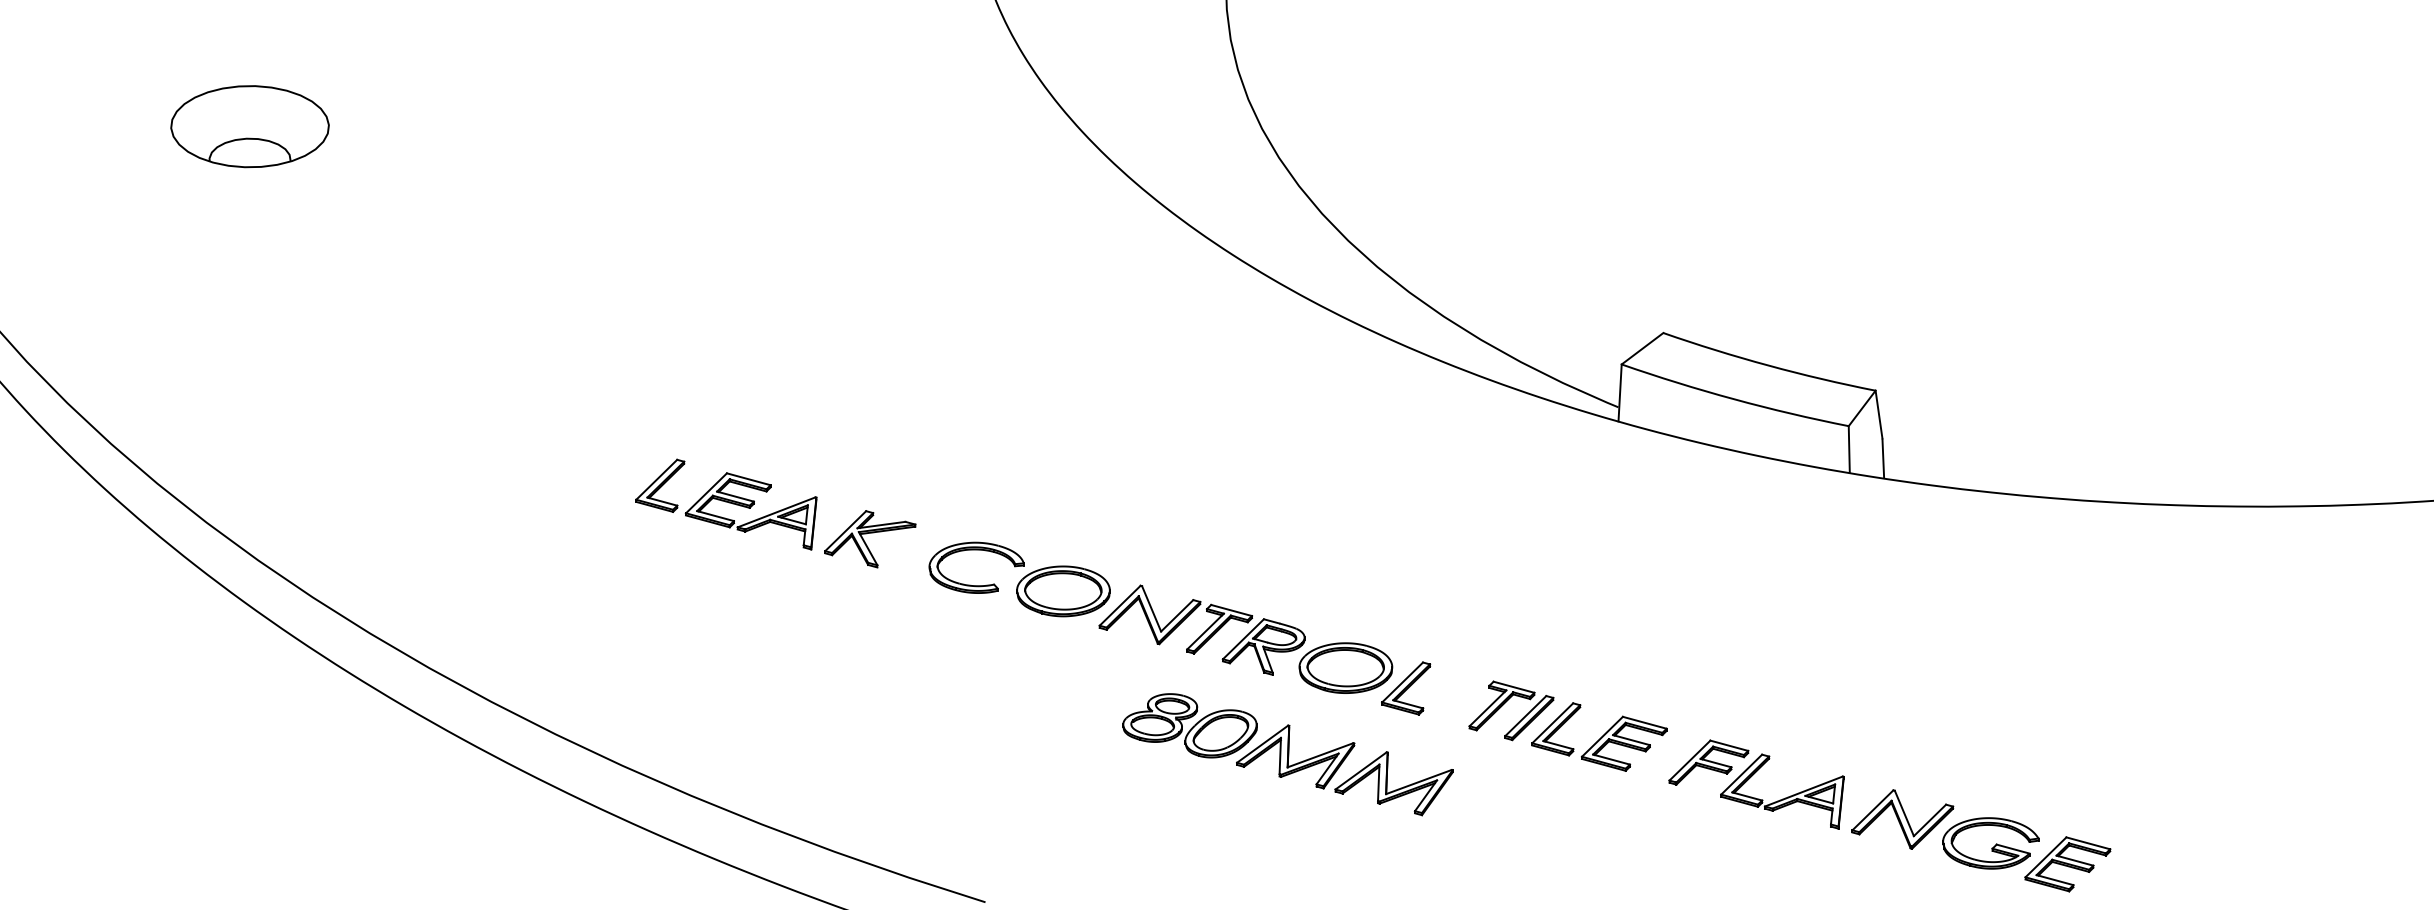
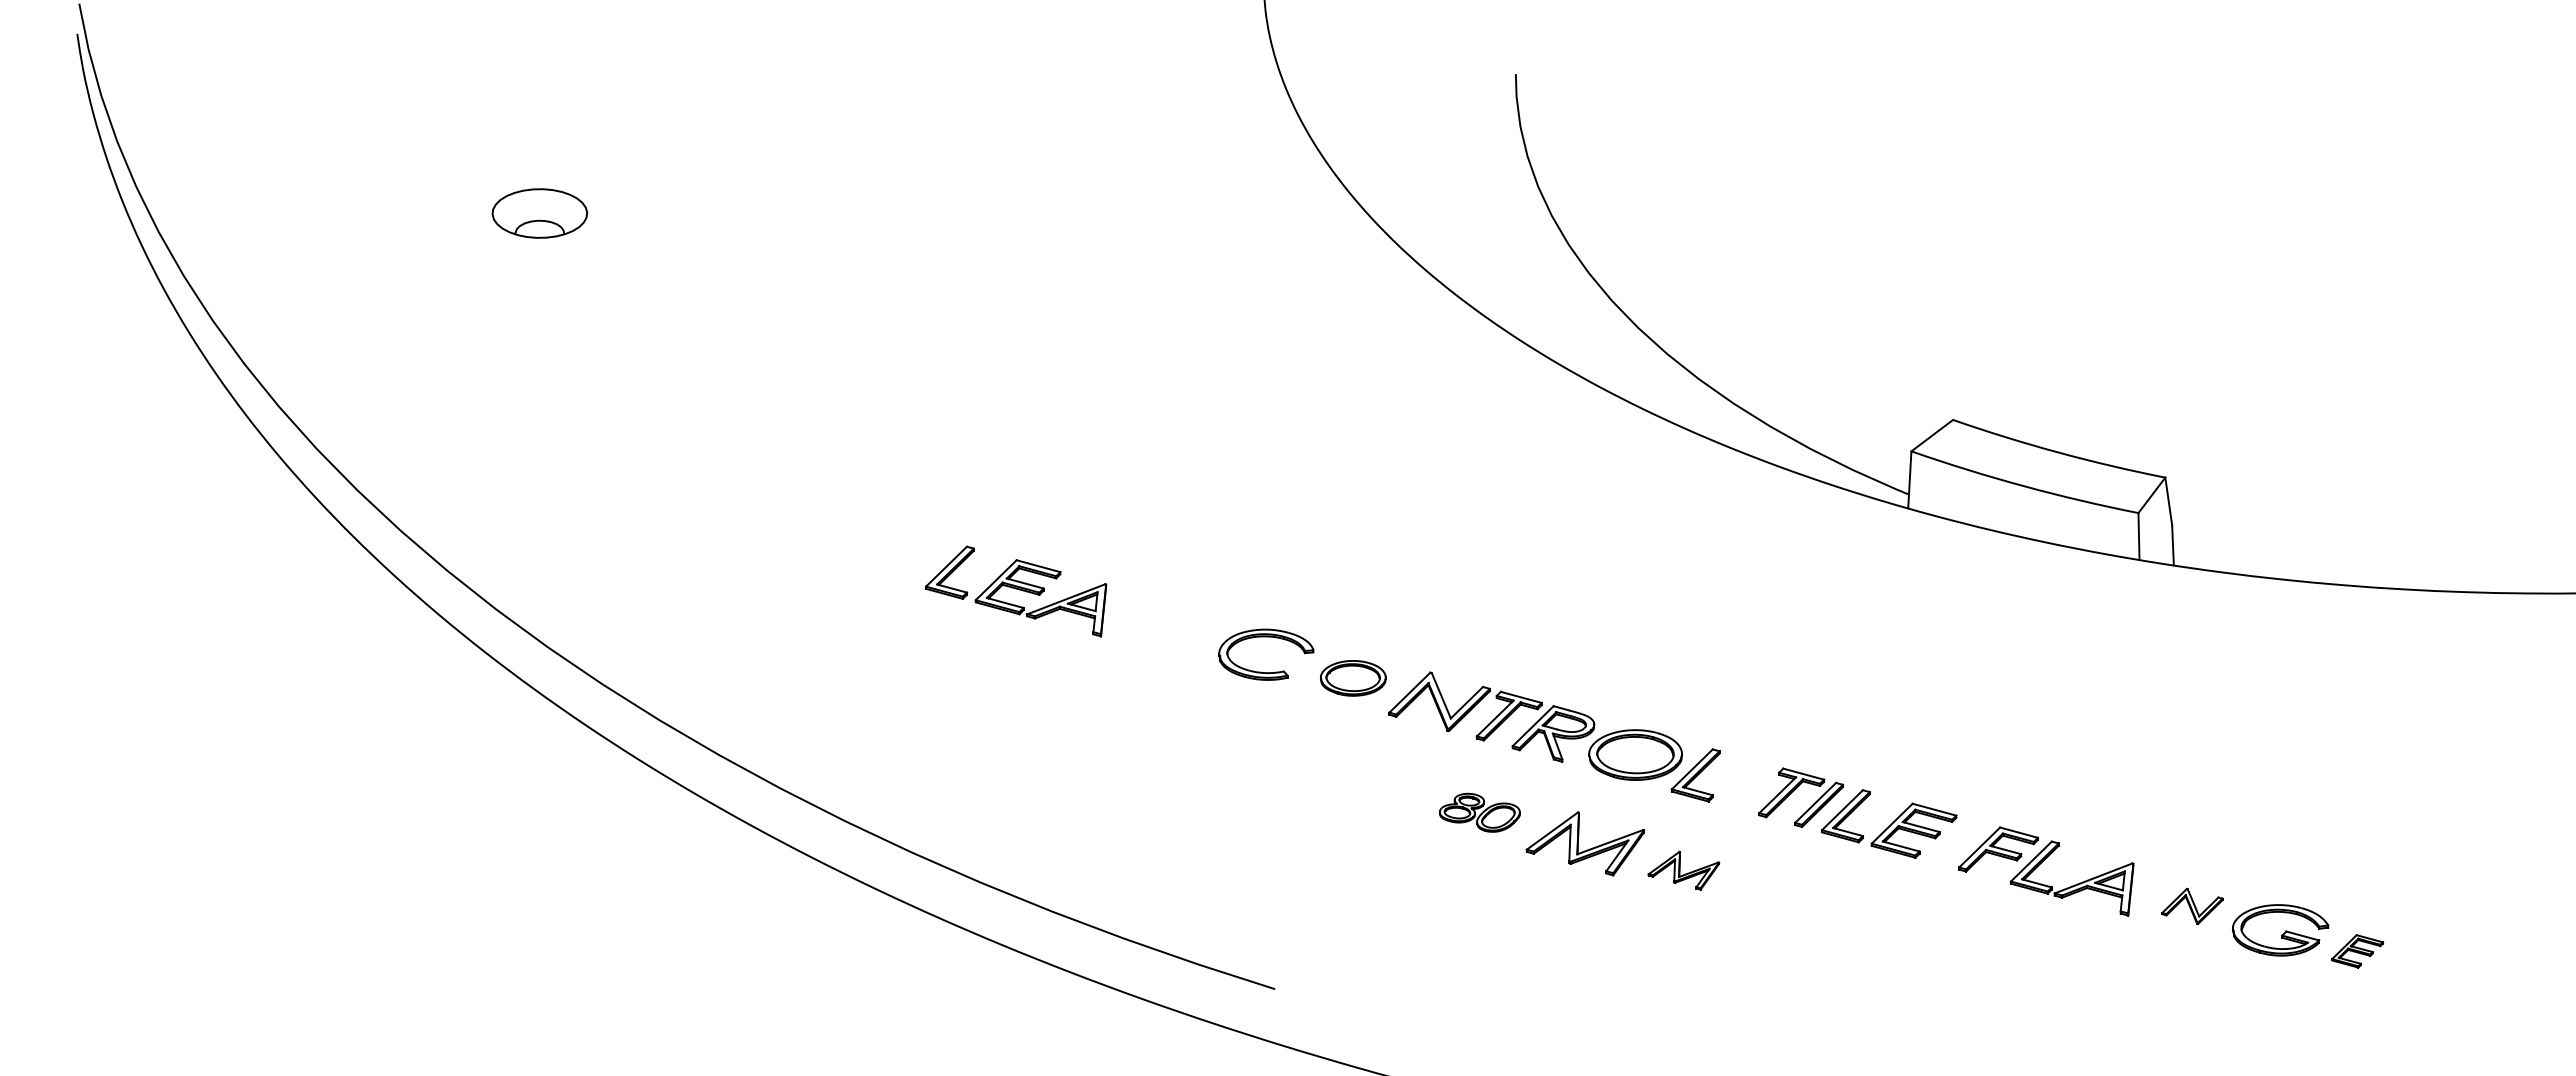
part: (249, 126) -> (539, 213), size x0.6
part: (869, 539) -> (1159, 626), removed
part: (1063, 591) -> (1353, 678), size x0.7
part: (1189, 725) -> (1479, 812), size x0.6
part: (1393, 783) -> (1683, 870), size x0.6
part: (1902, 819) -> (2192, 906), size x0.6
part: (2067, 864) -> (2357, 951), size x0.6

